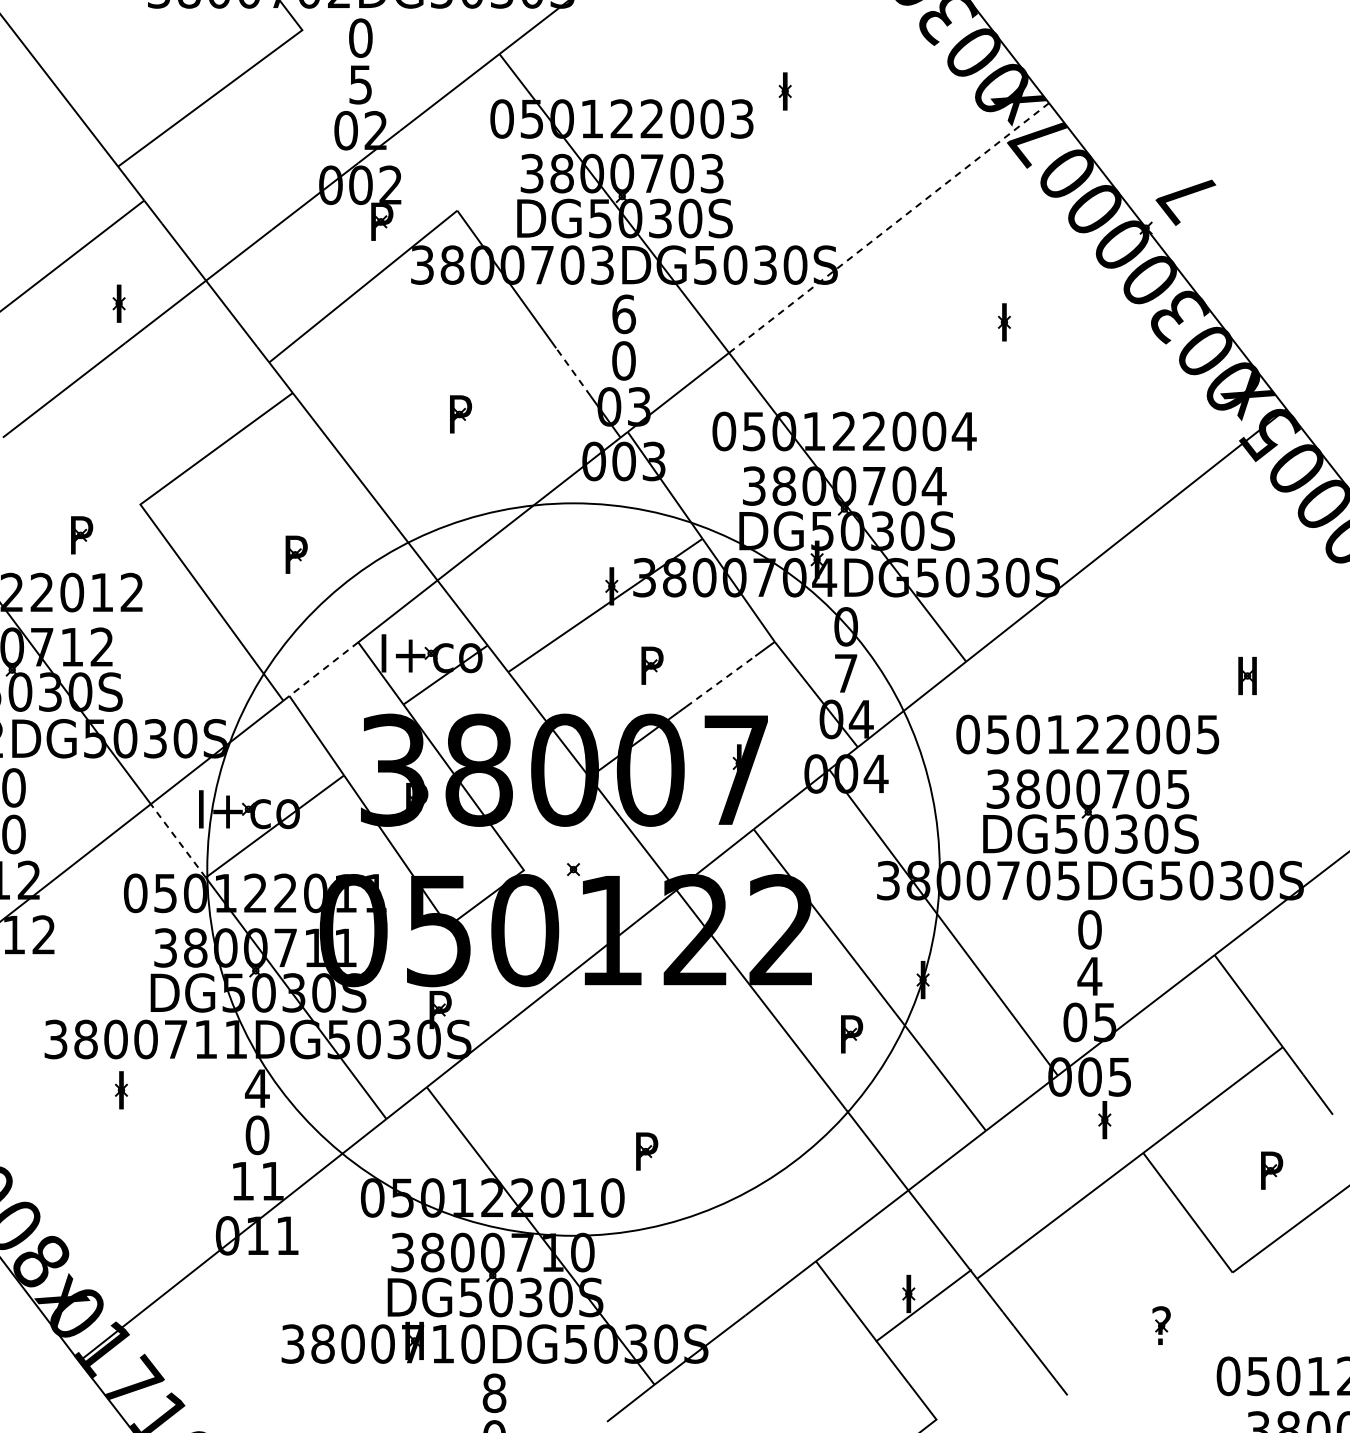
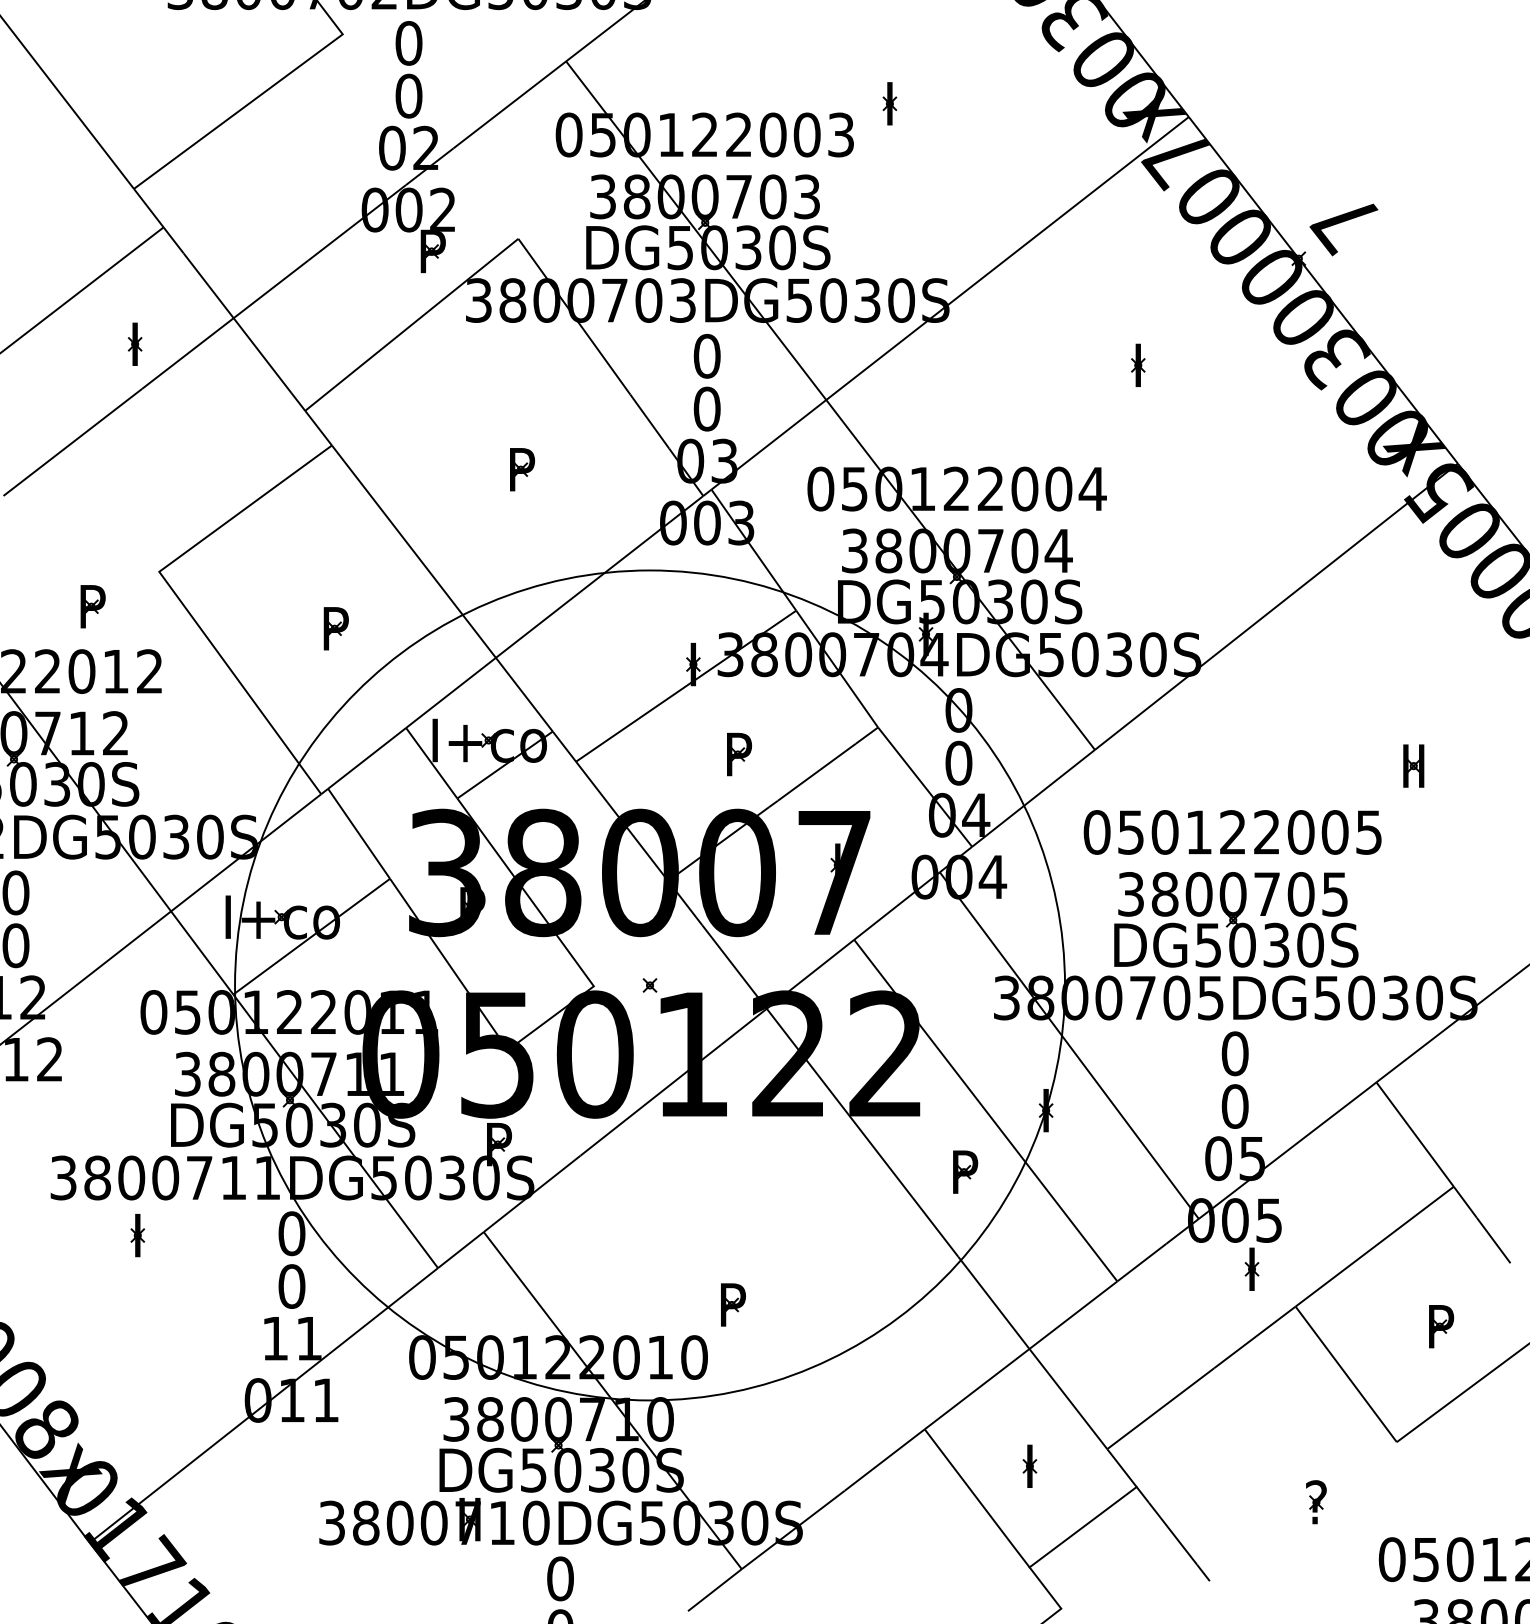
text: (360, 84) -> (408, 95), 5 -> 0
line: (889, 228) -> (1008, 259), dashed -> solid
text: (624, 313) -> (707, 355), 6 -> 0
line: (573, 371) -> (649, 421), dashed -> solid
line: (323, 669) -> (366, 758), dashed -> solid
text: (845, 673) -> (958, 763), 7 -> 0
line: (720, 681) -> (816, 772), dashed -> solid
line: (178, 840) -> (202, 952), dashed -> solid
text: (1089, 976) -> (1234, 1106), 4 -> 0
text: (256, 1088) -> (290, 1233), 4 -> 0
line: (923, 1305) -> (1082, 1526), moved
text: (494, 1392) -> (560, 1577), 8 -> 0

